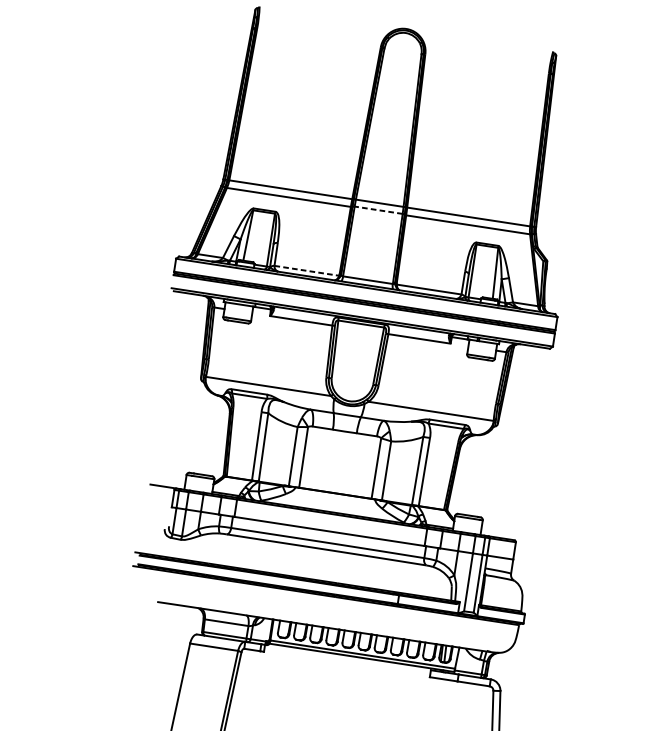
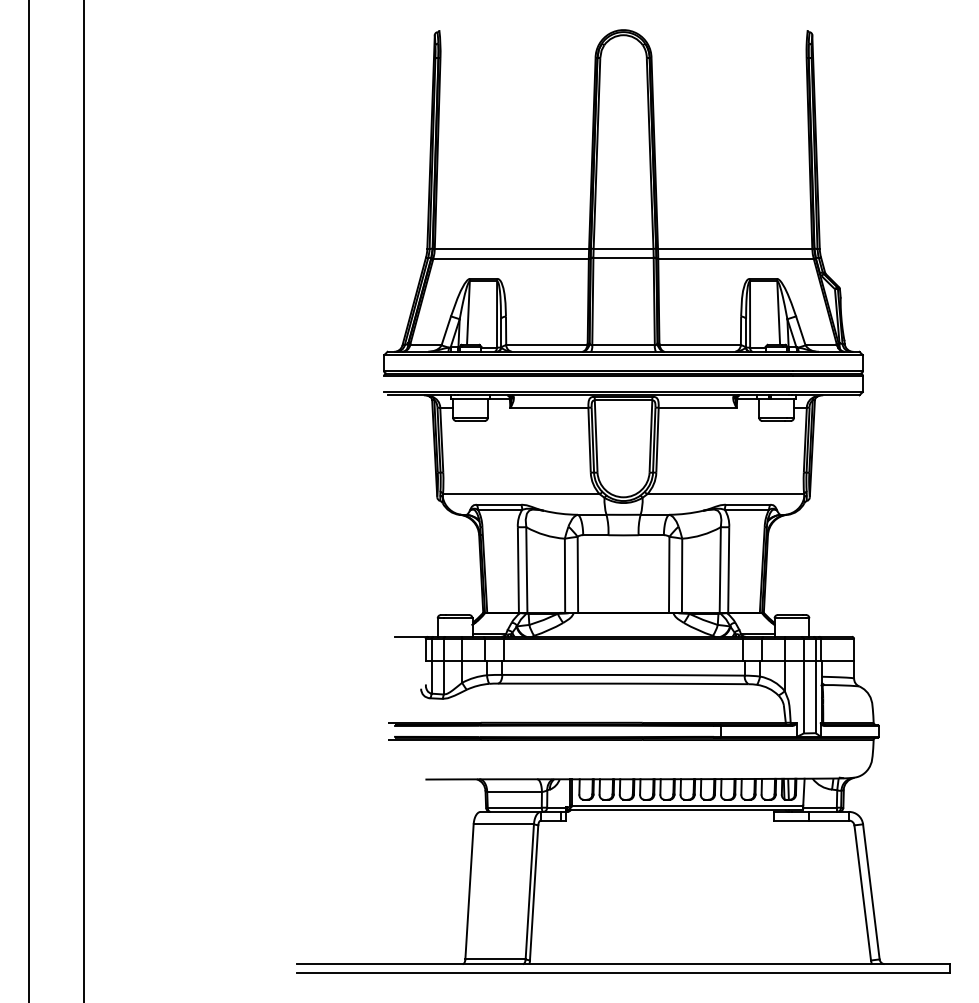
line: (378, 210) -> (623, 257), dashed -> solid
line: (306, 270) -> (546, 345), dashed -> solid

